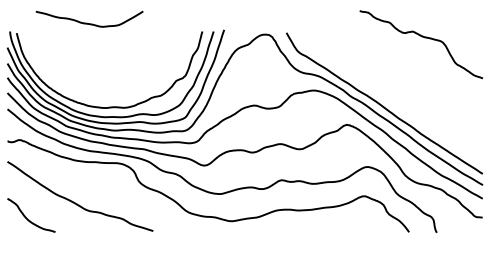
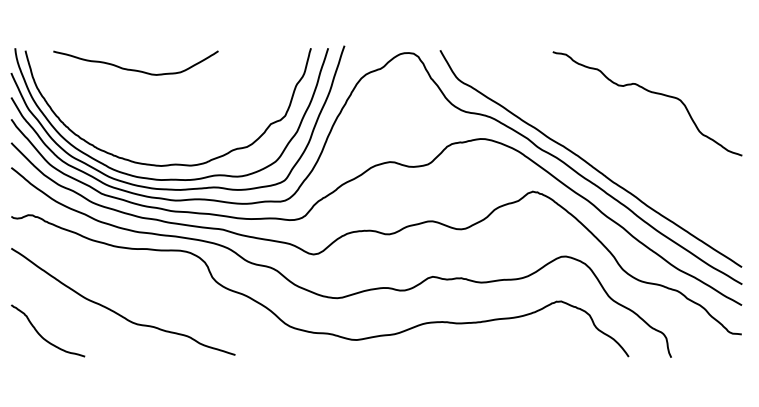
curve: (87, 22) -> (132, 68), moved
curve: (424, 38) -> (652, 94), moved

